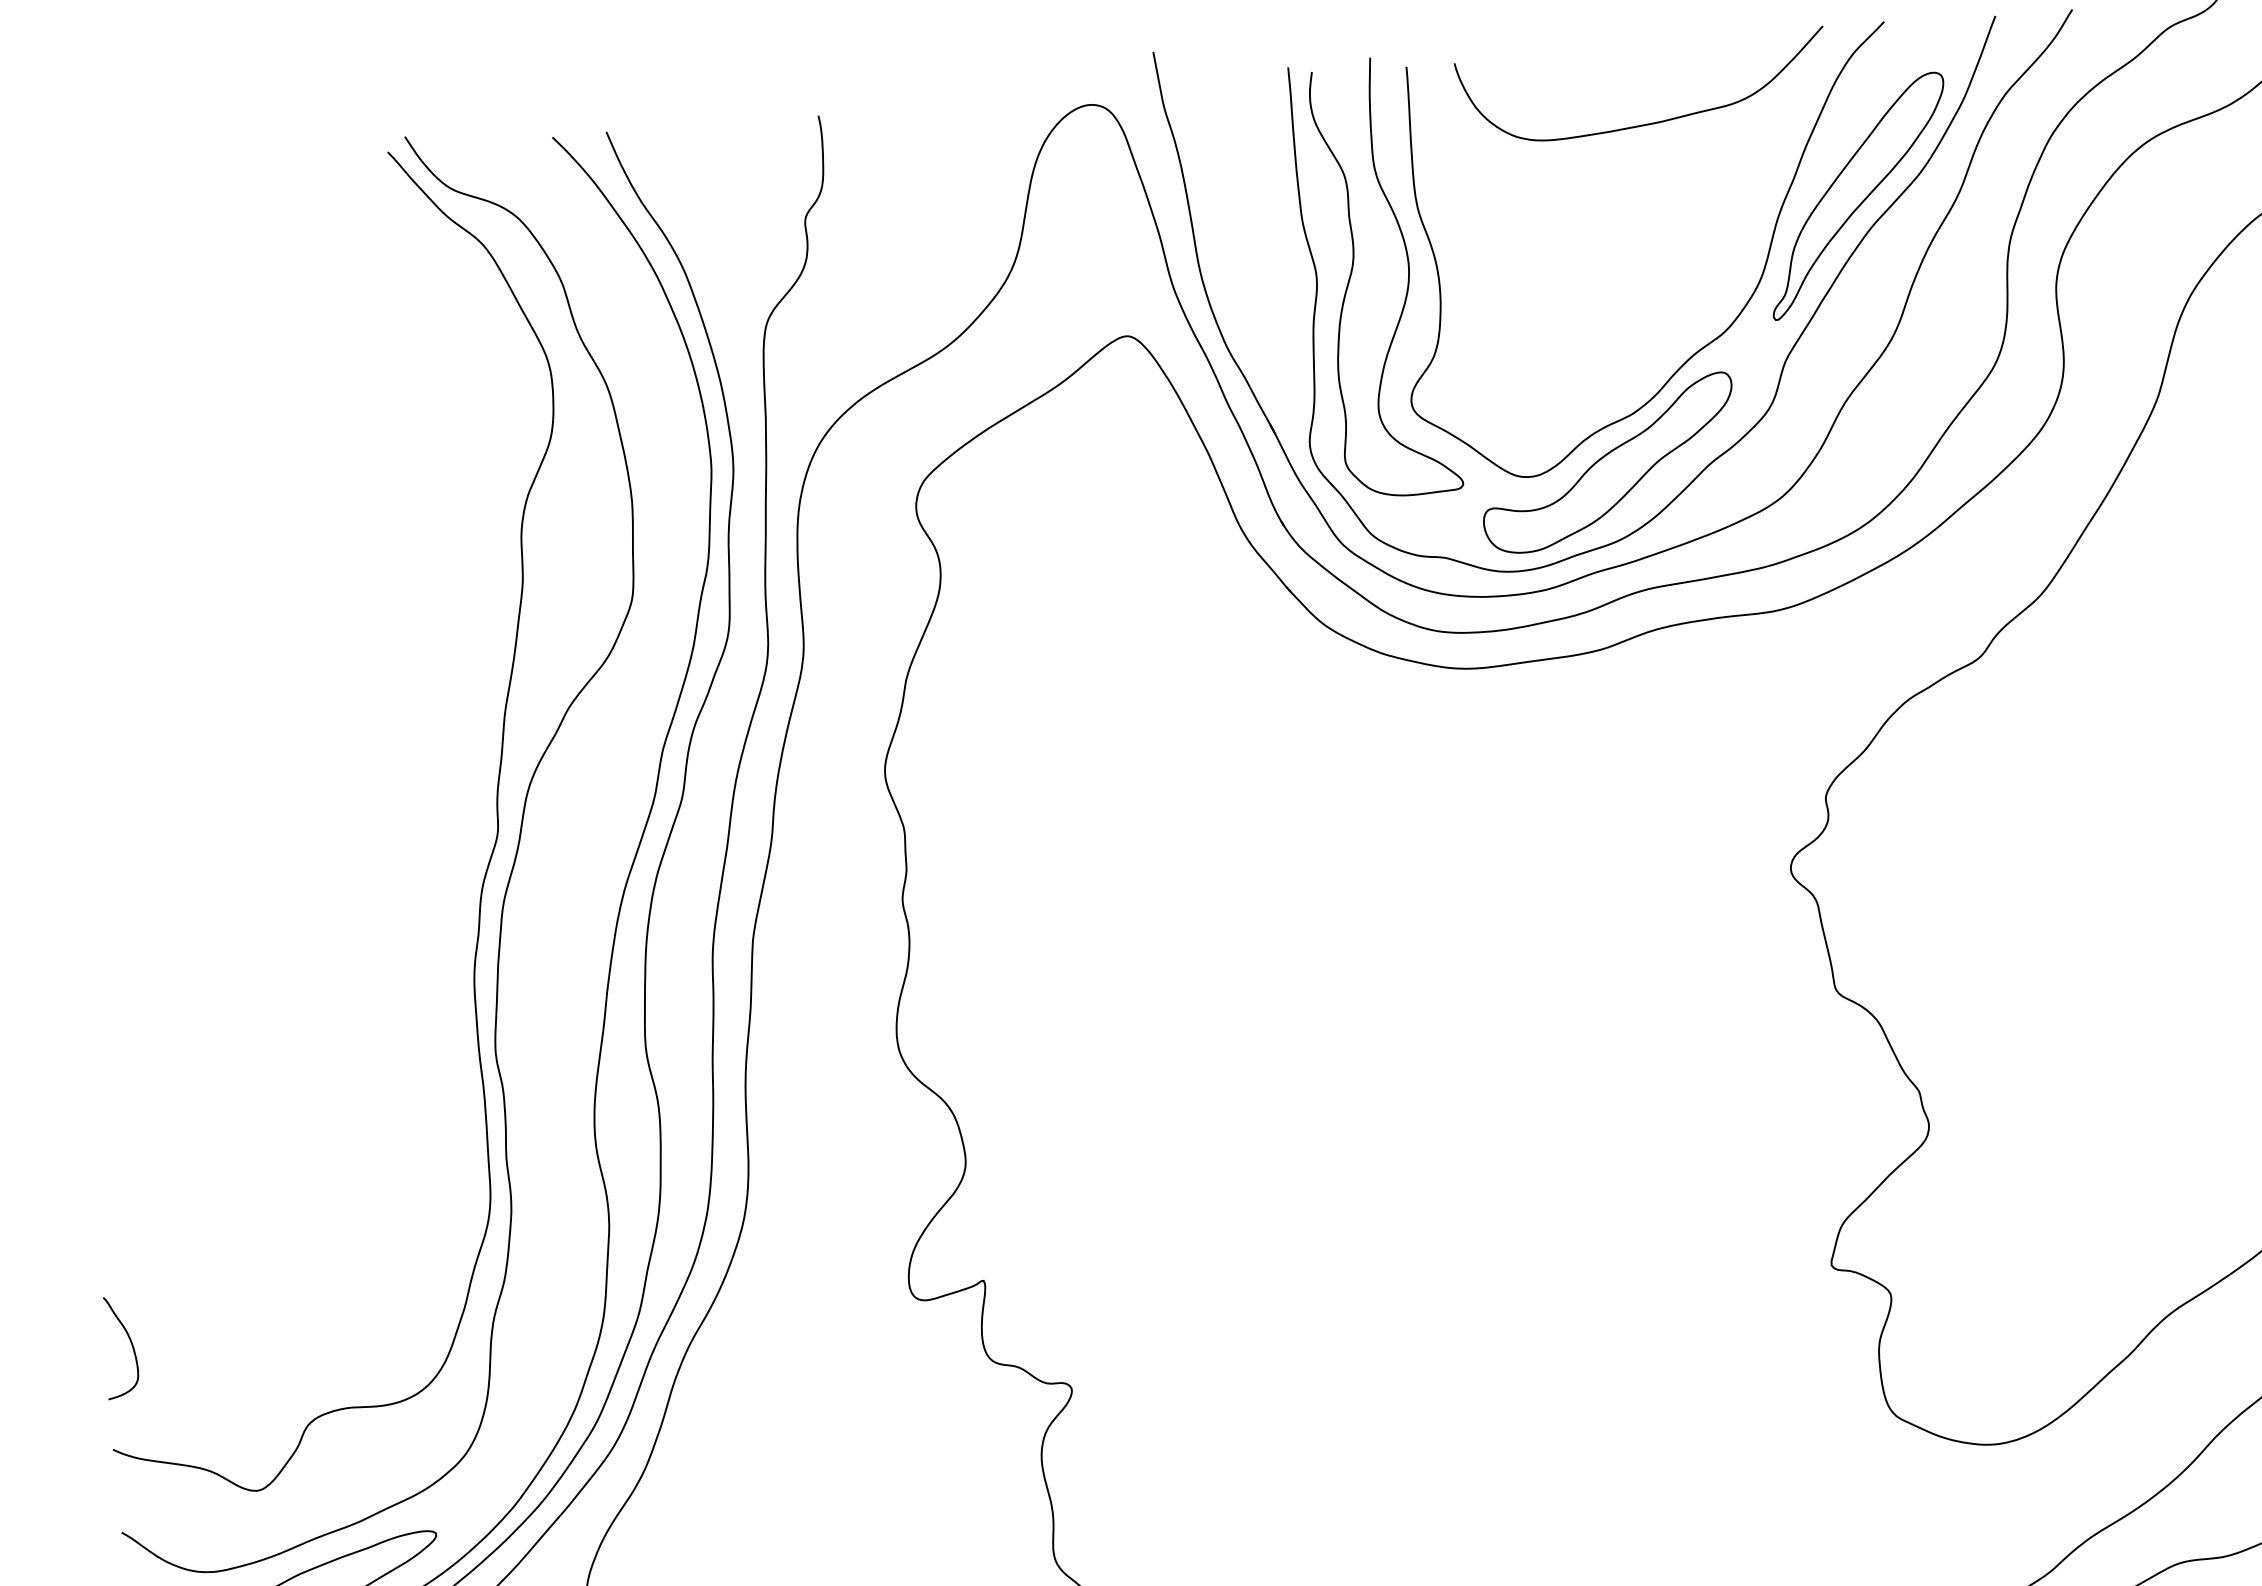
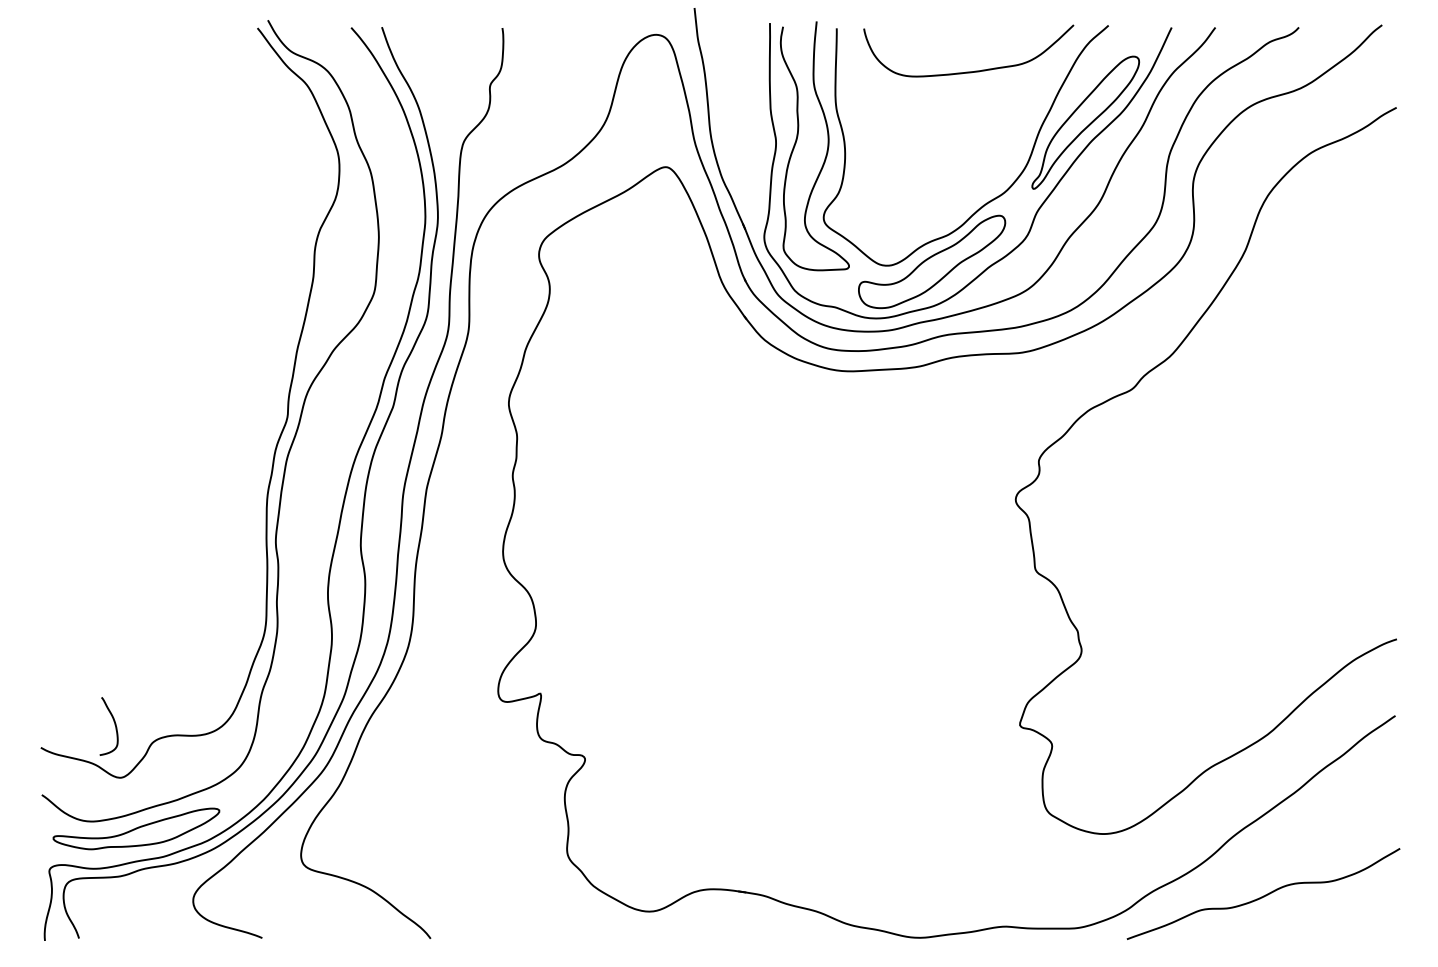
curve: (130, 1345) -> (114, 725), moved

